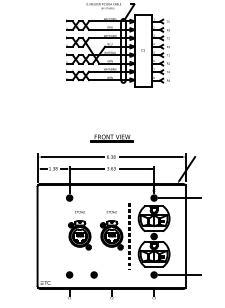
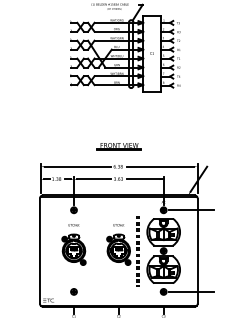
part: (79, 230) -> (73, 244), moved
part: (93, 274) -> (99, 291), removed

